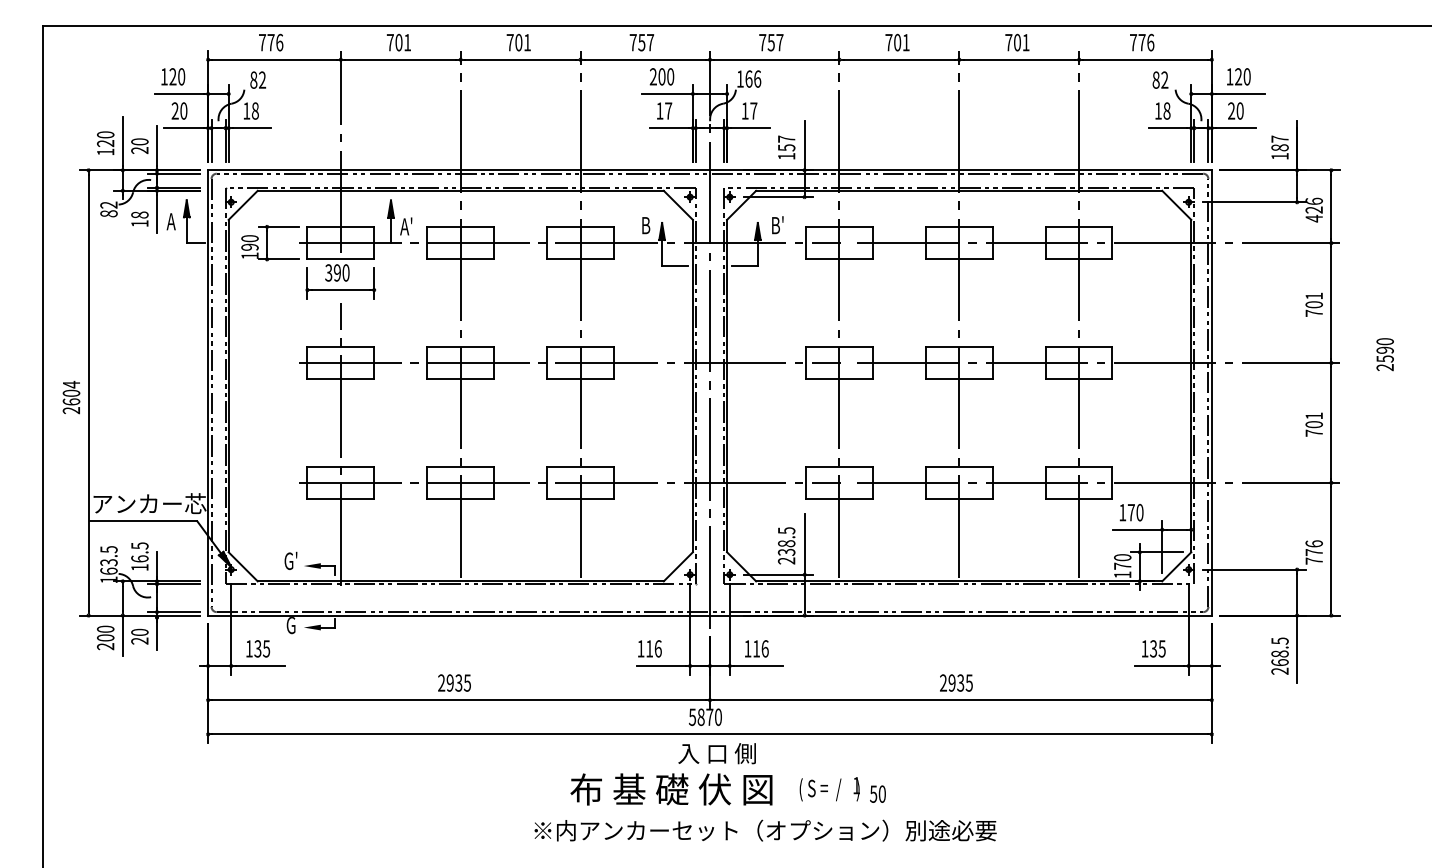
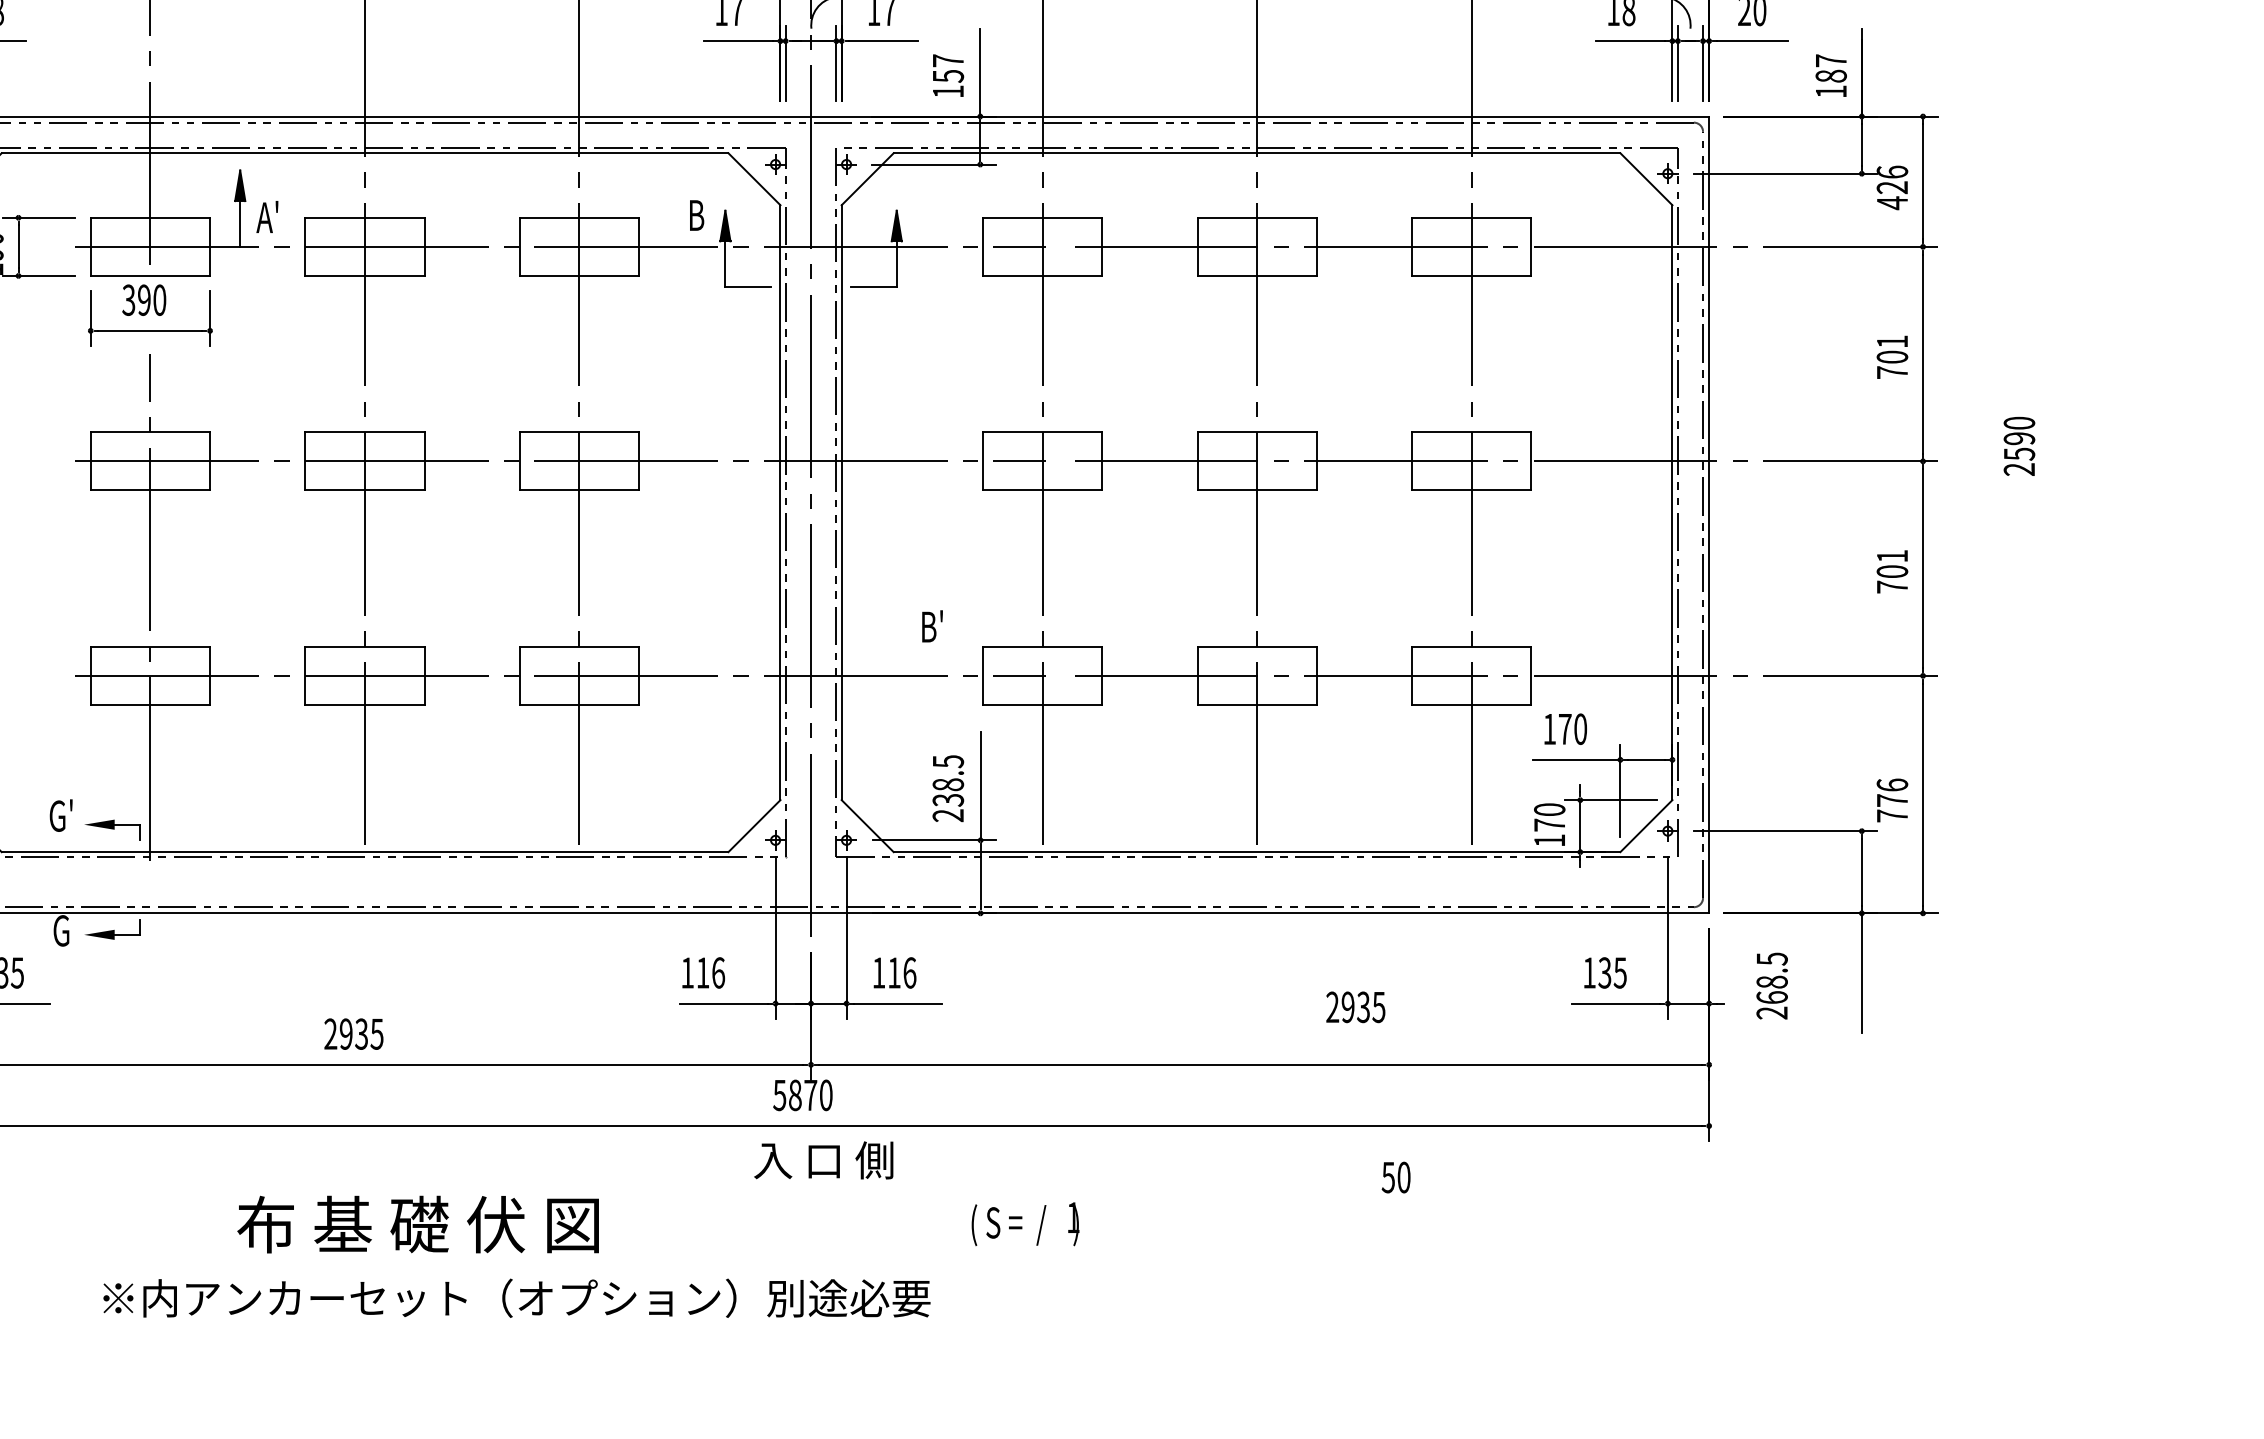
text: (777, 225) -> (931, 626), moved
text: (1279, 655) -> (1771, 984), moved
text: (956, 682) -> (1356, 1006), moved
text: (671, 789) -> (418, 1224), moved
text: (877, 793) -> (1395, 1176), moved
text: (765, 830) -> (516, 1298), moved

